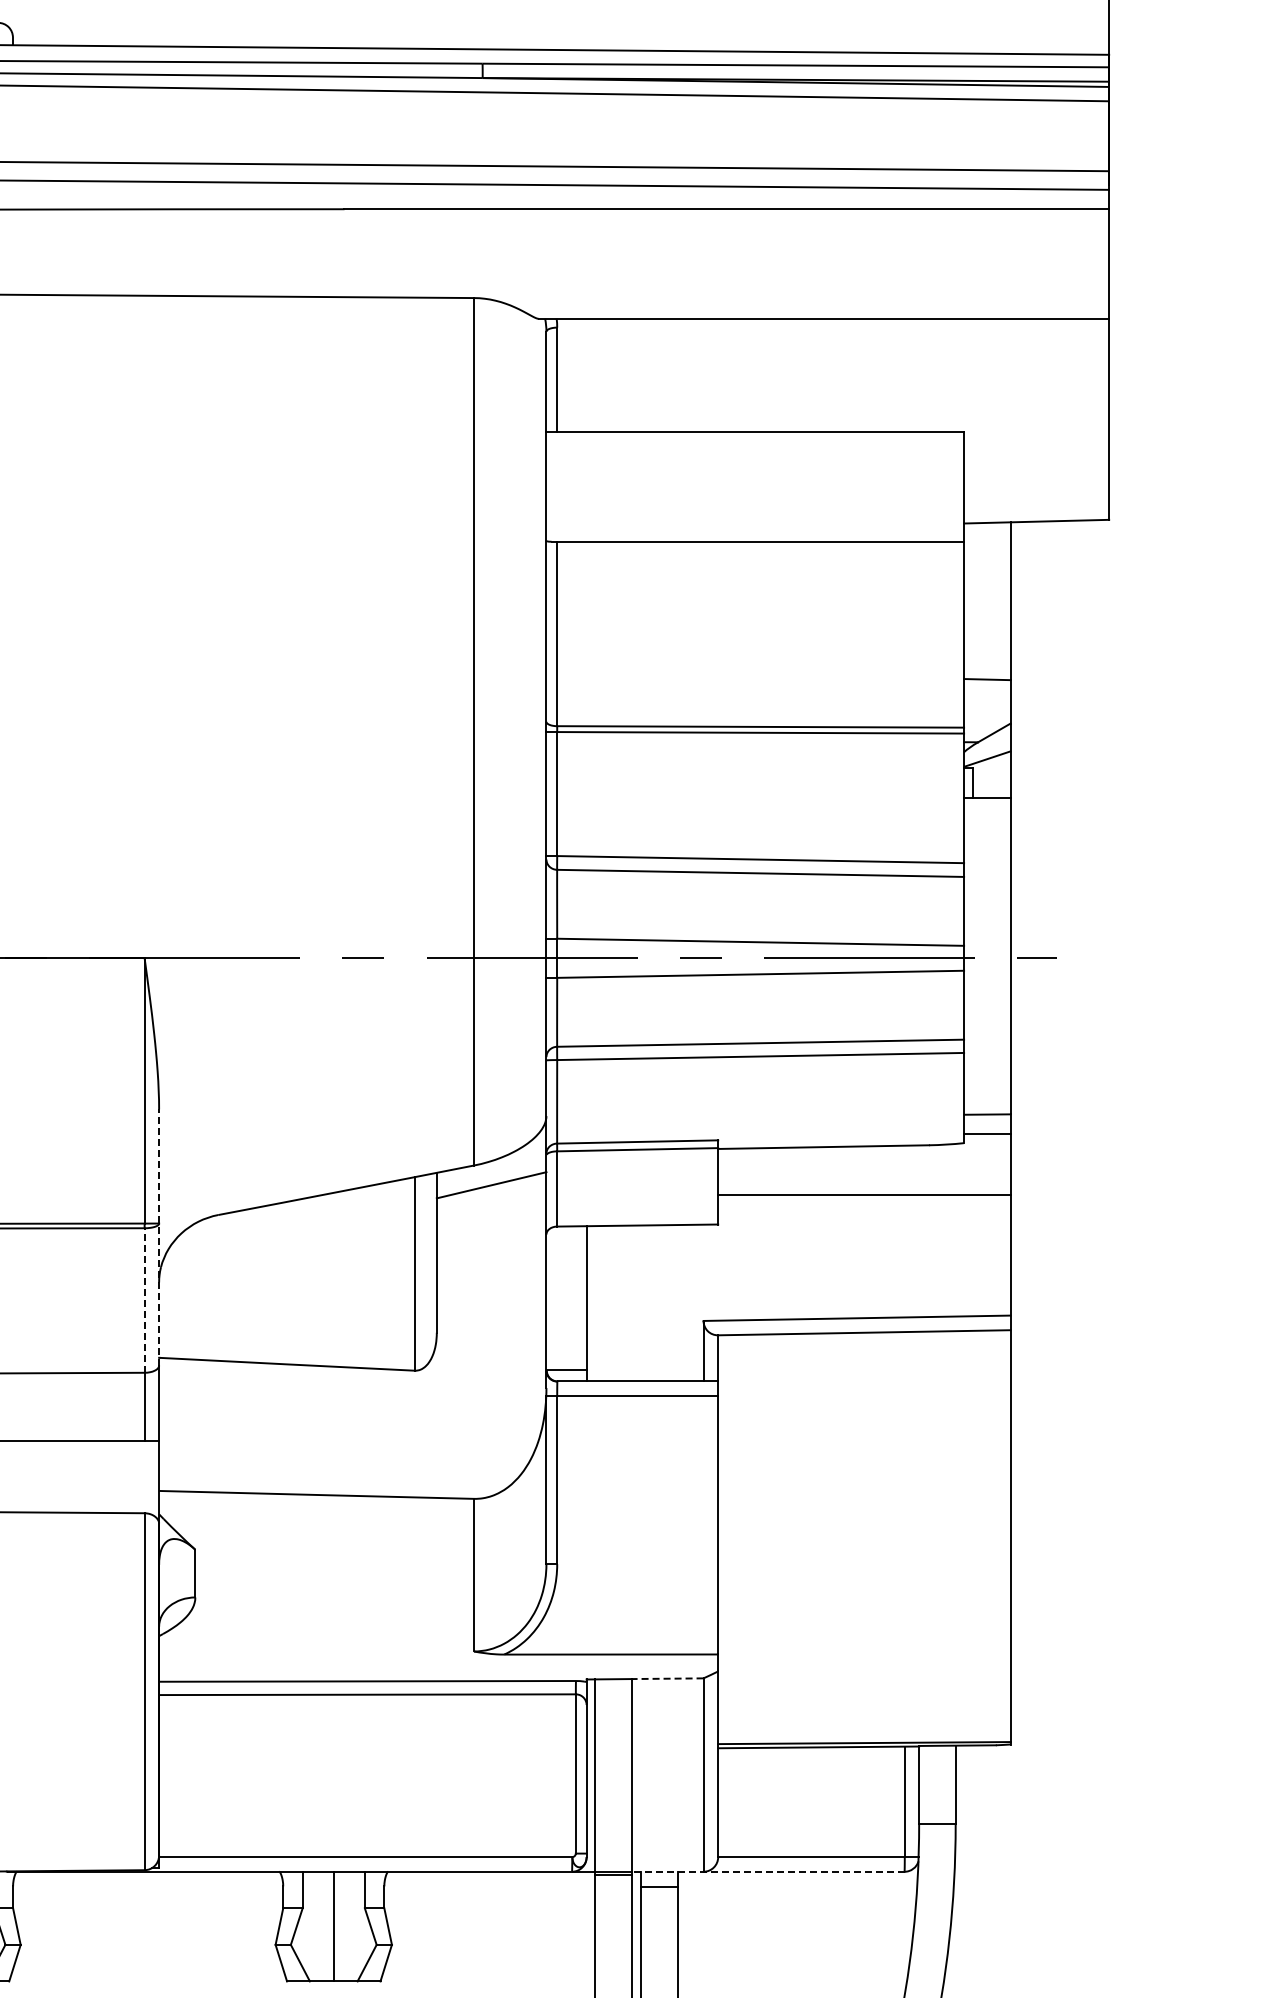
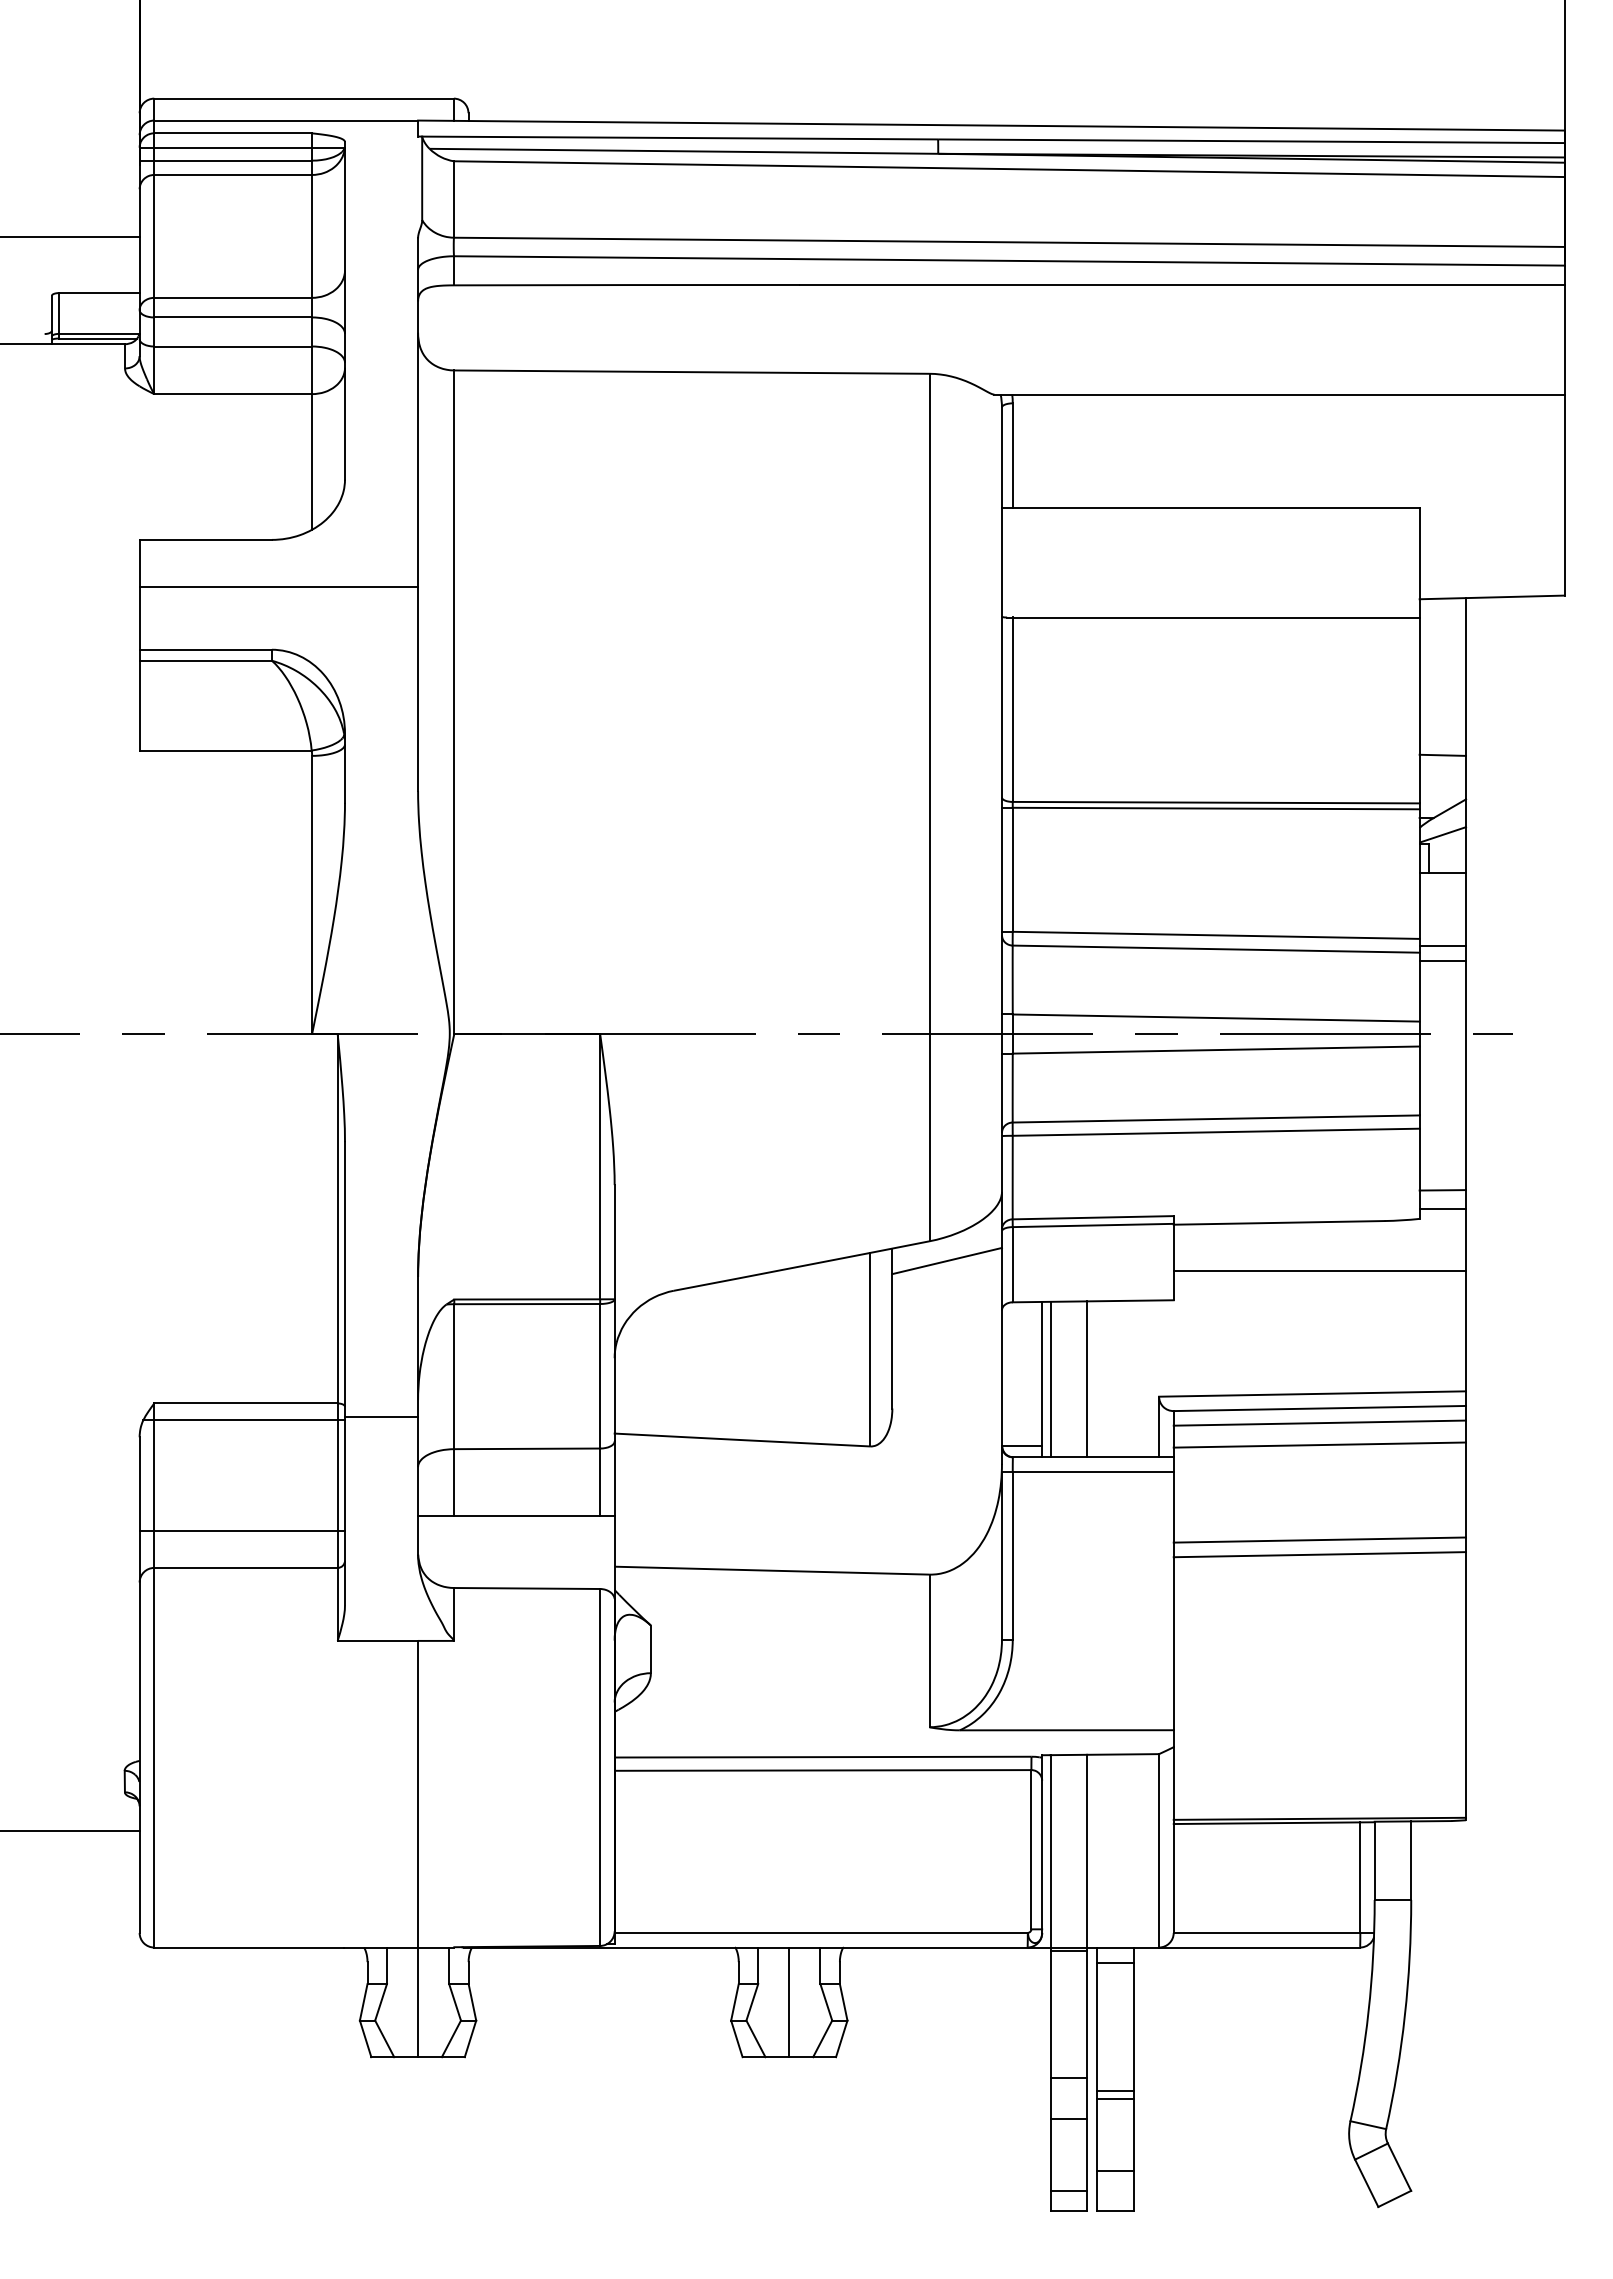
line: (986, 870) -> (1442, 946), added
line: (986, 885) -> (1442, 961), added
line: (158, 1236) -> (614, 1312), dashed -> solid
line: (144, 1299) -> (600, 1375), dashed -> solid
line: (594, 1303) -> (1050, 1379), added
line: (631, 1303) -> (1087, 1379), added
line: (863, 1346) -> (1319, 1422), added
line: (863, 1368) -> (1319, 1444), added
line: (863, 1463) -> (1319, 1539), added
line: (863, 1478) -> (1319, 1554), added
line: (667, 1678) -> (1123, 1754), dashed -> solid
line: (767, 1871) -> (1223, 1947), dashed -> solid

